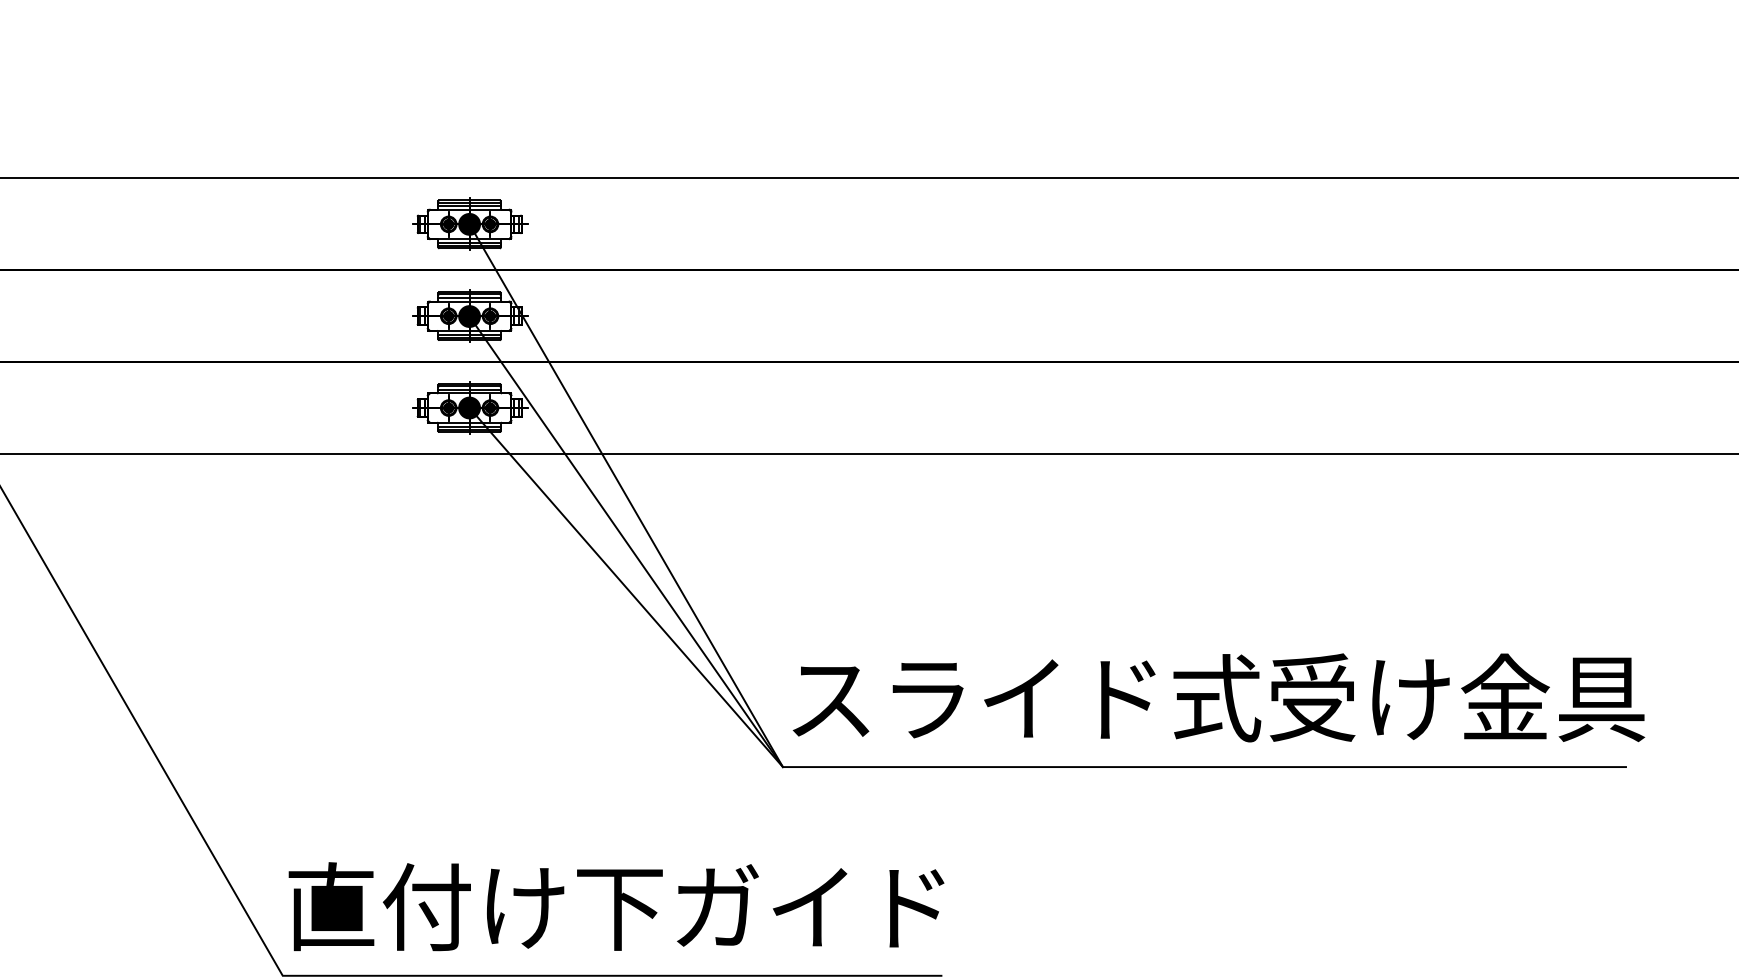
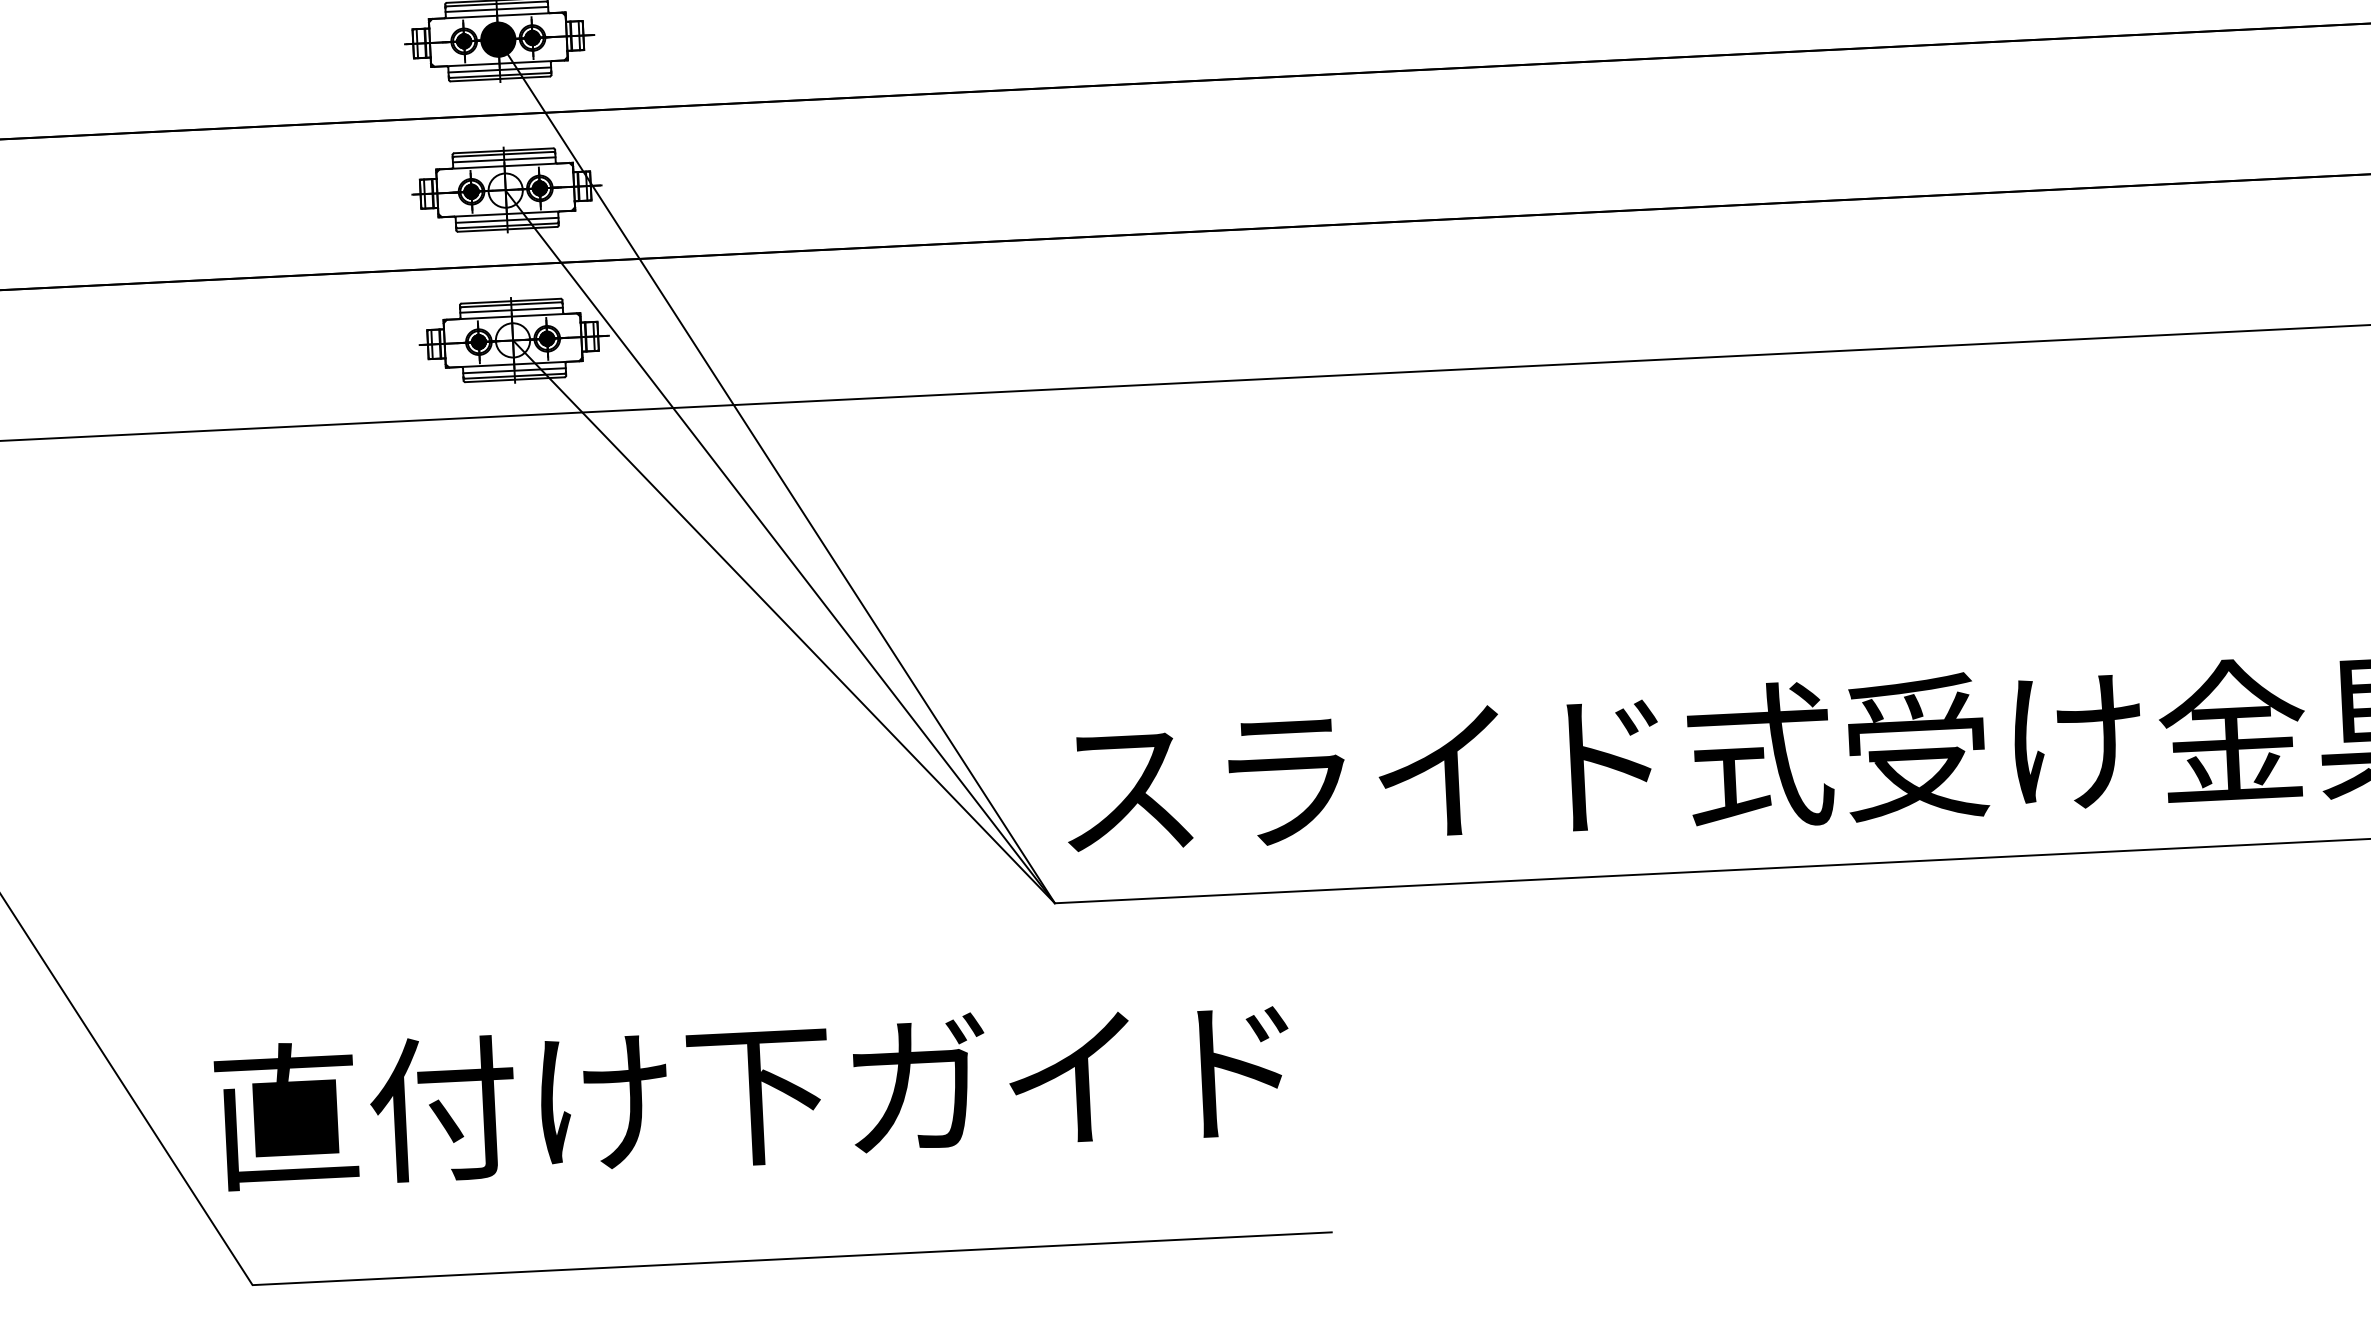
fill: (469, 316) -> (505, 190), removed
fill: (469, 407) -> (512, 339), removed
text: (616, 906) -> (753, 1092), moved

